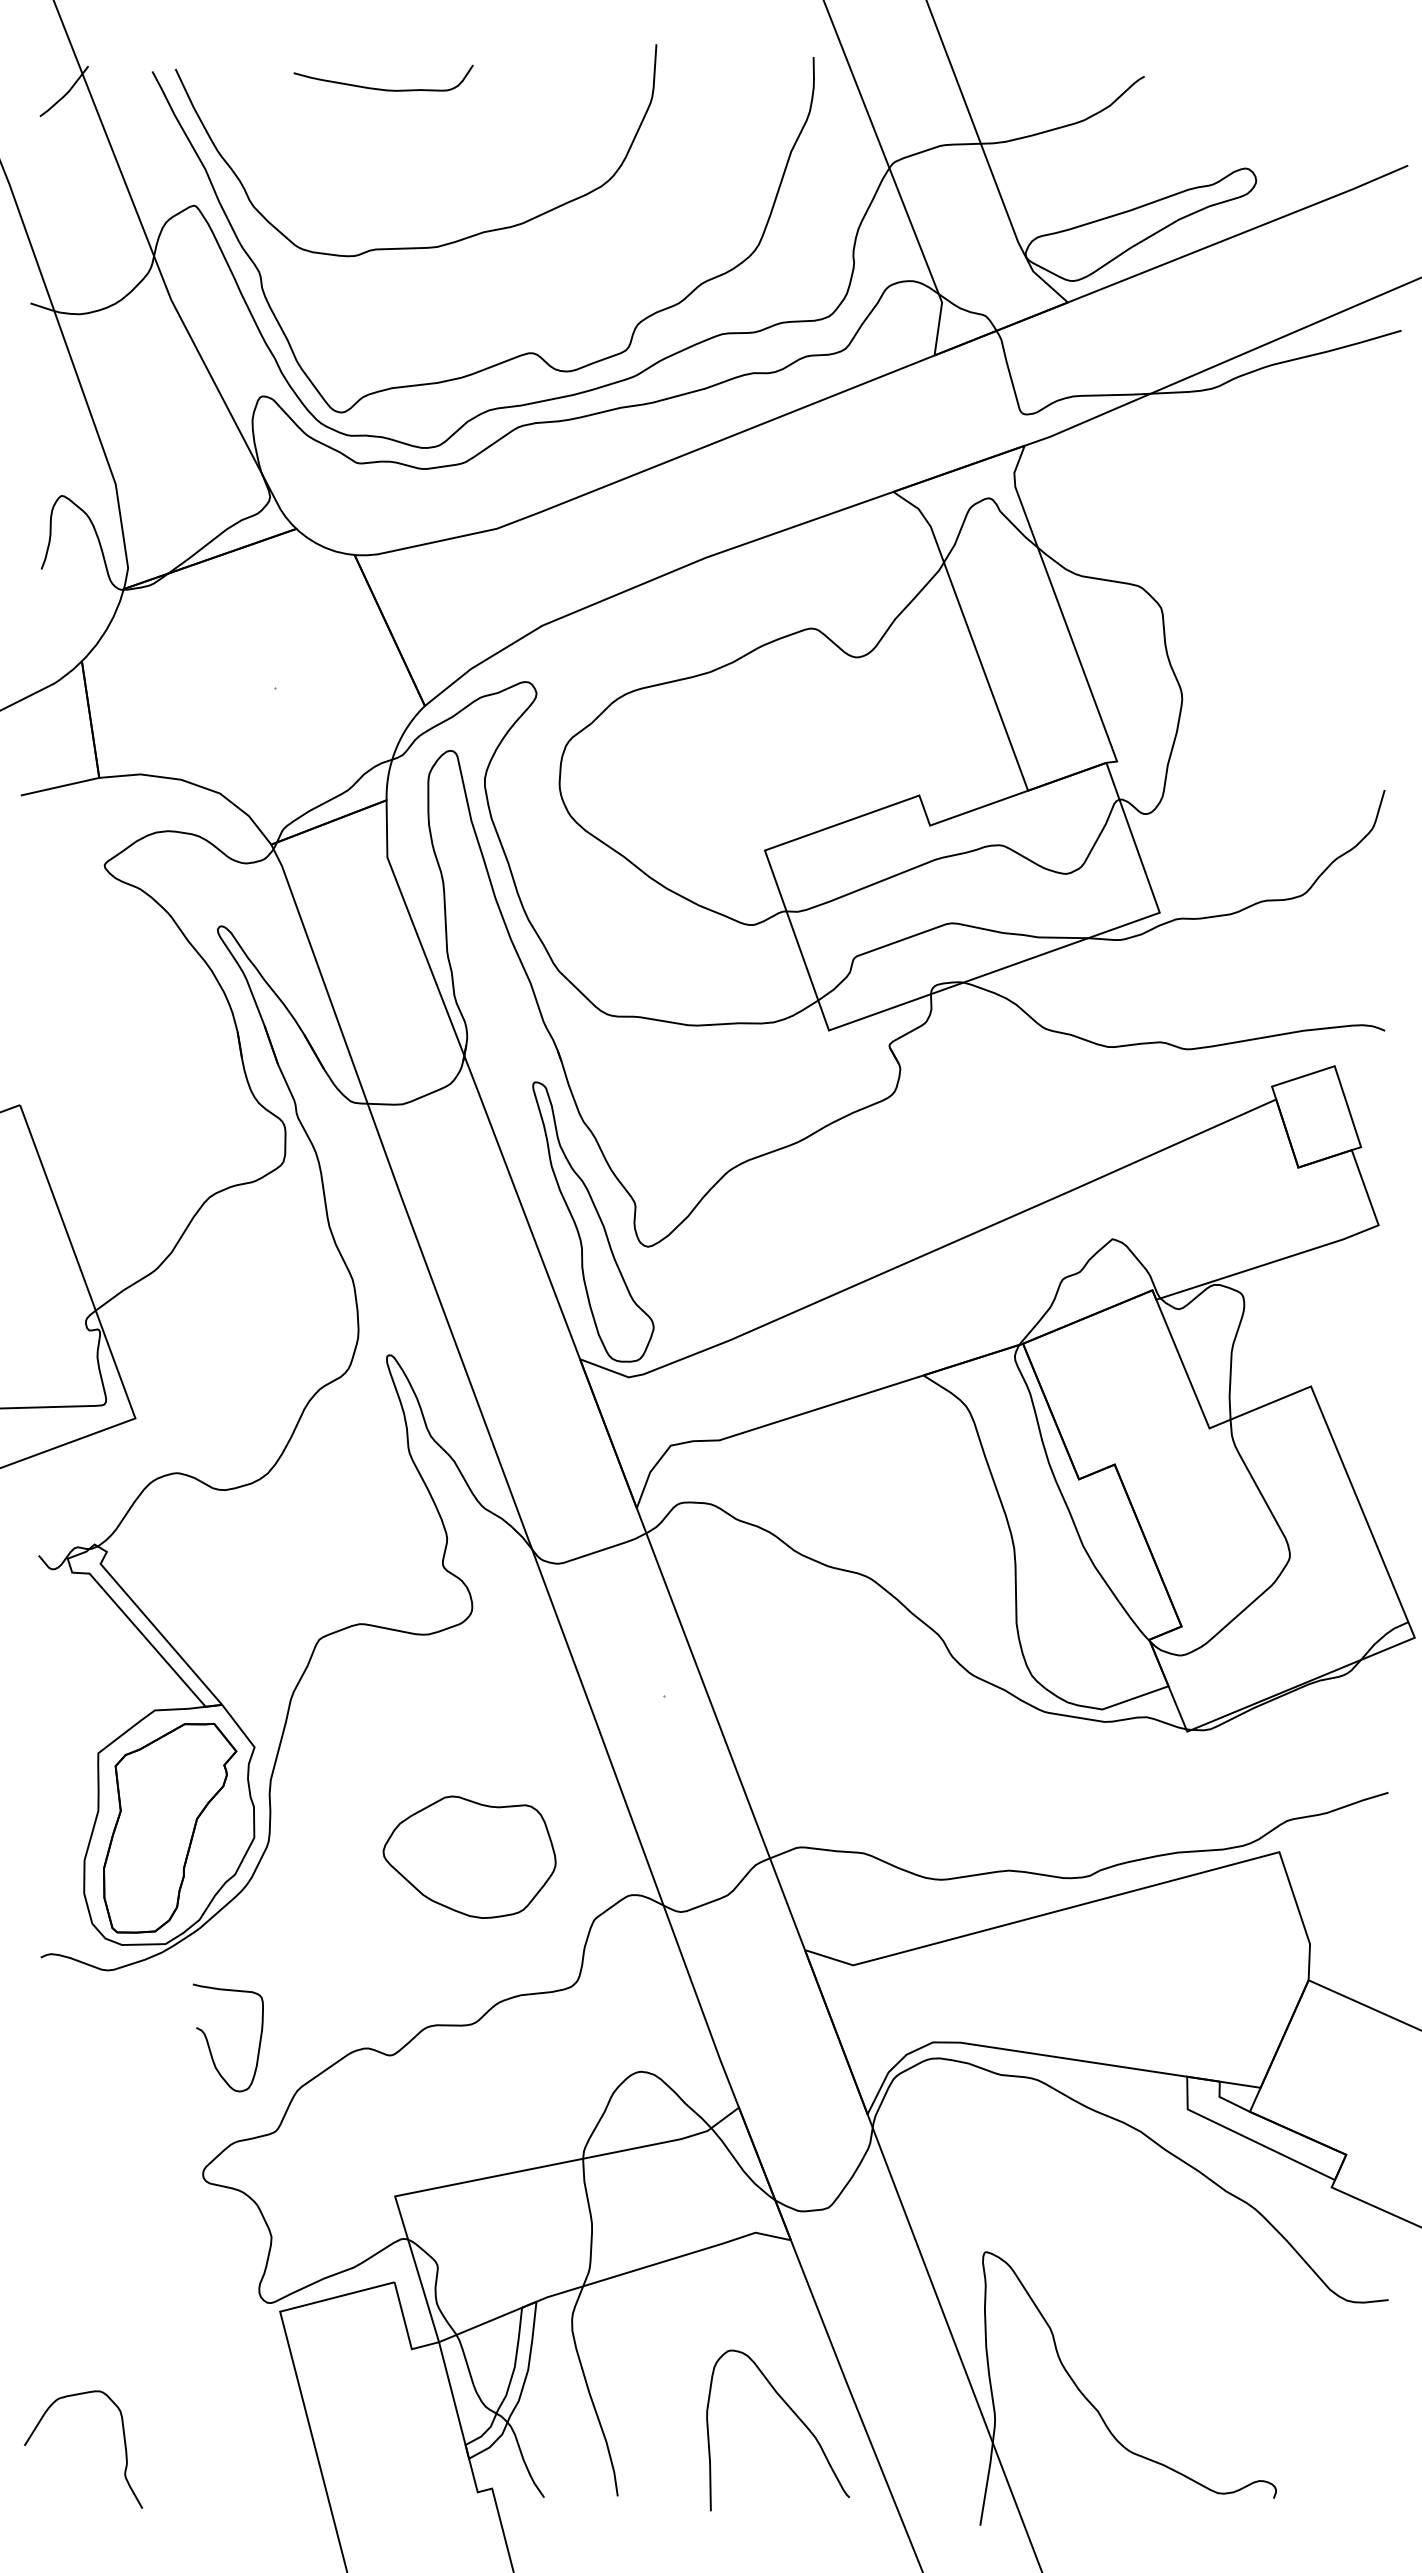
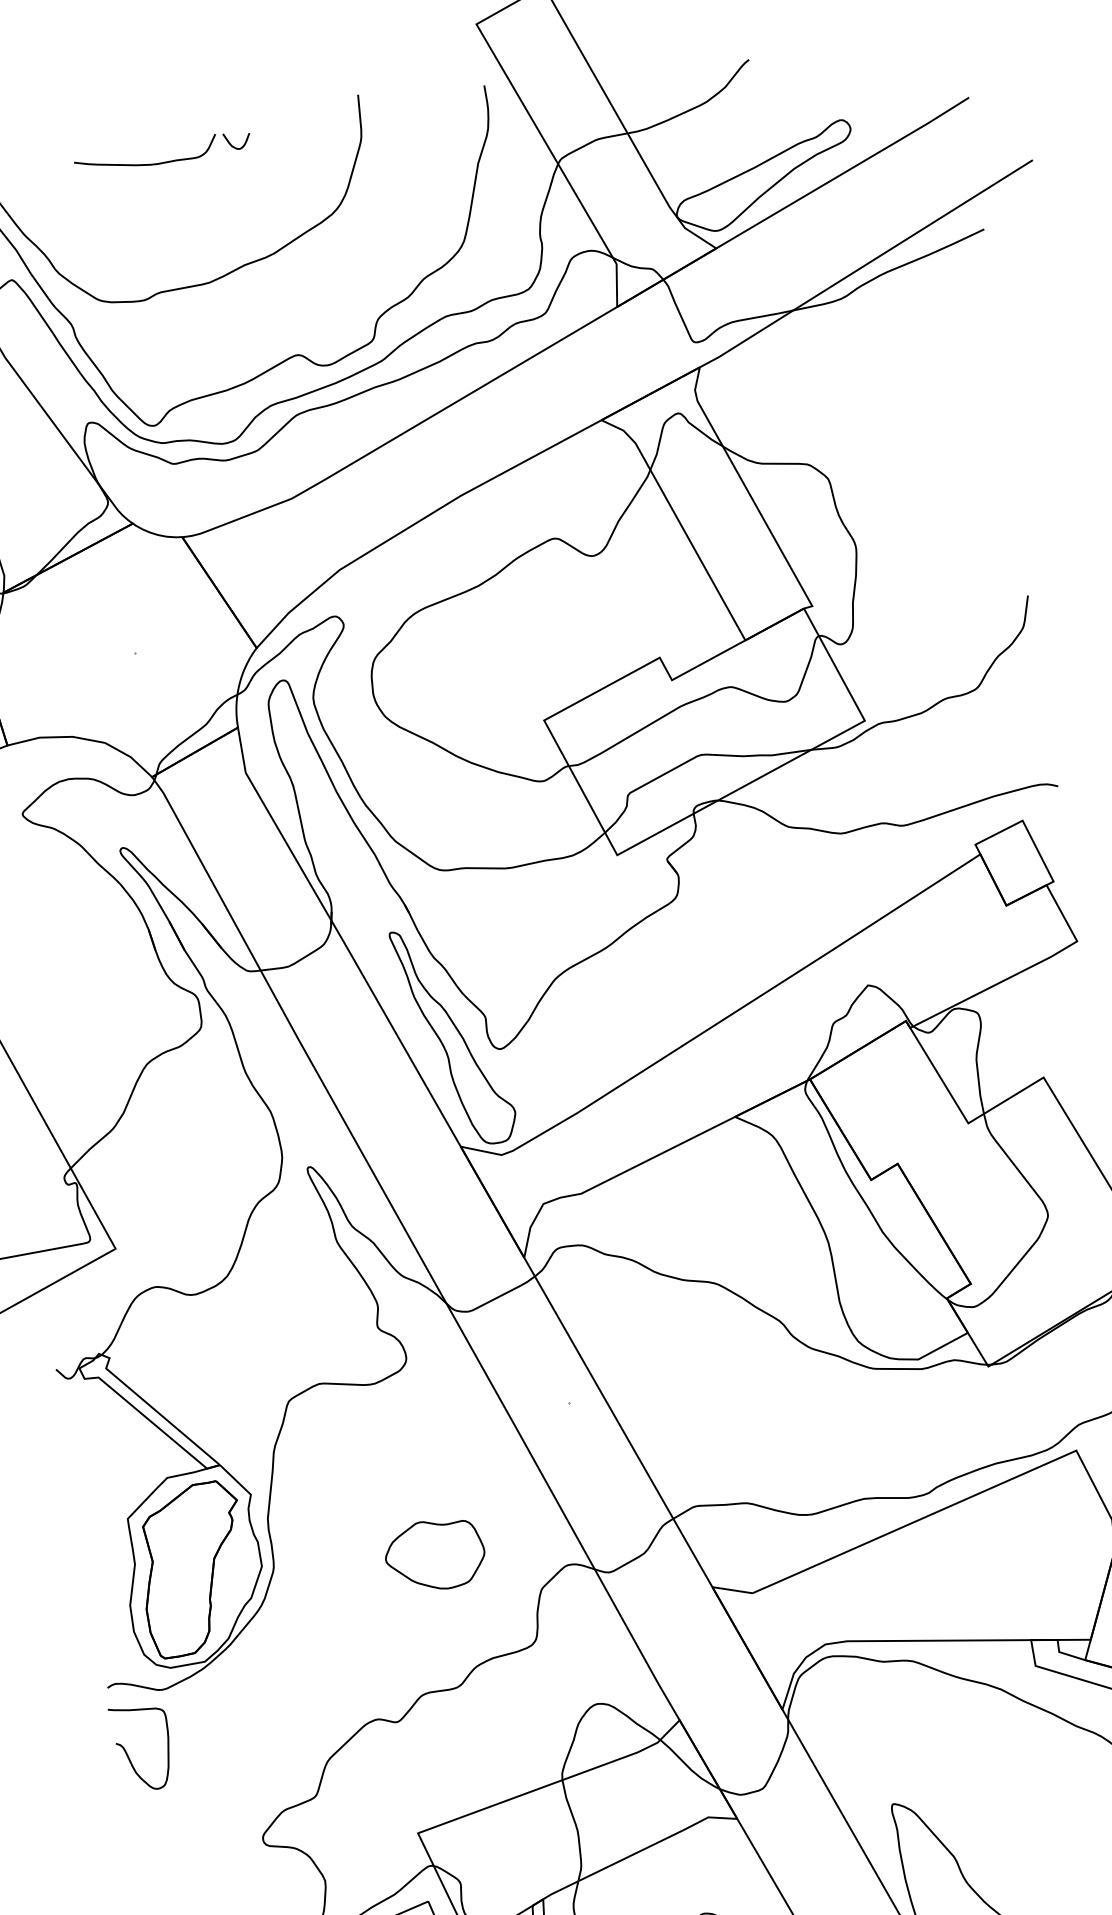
curve: (493, 83) -> (233, 146), added
part: (469, 1857) -> (434, 1555), size x0.71
curve: (209, 2044) -> (128, 1755), moved

